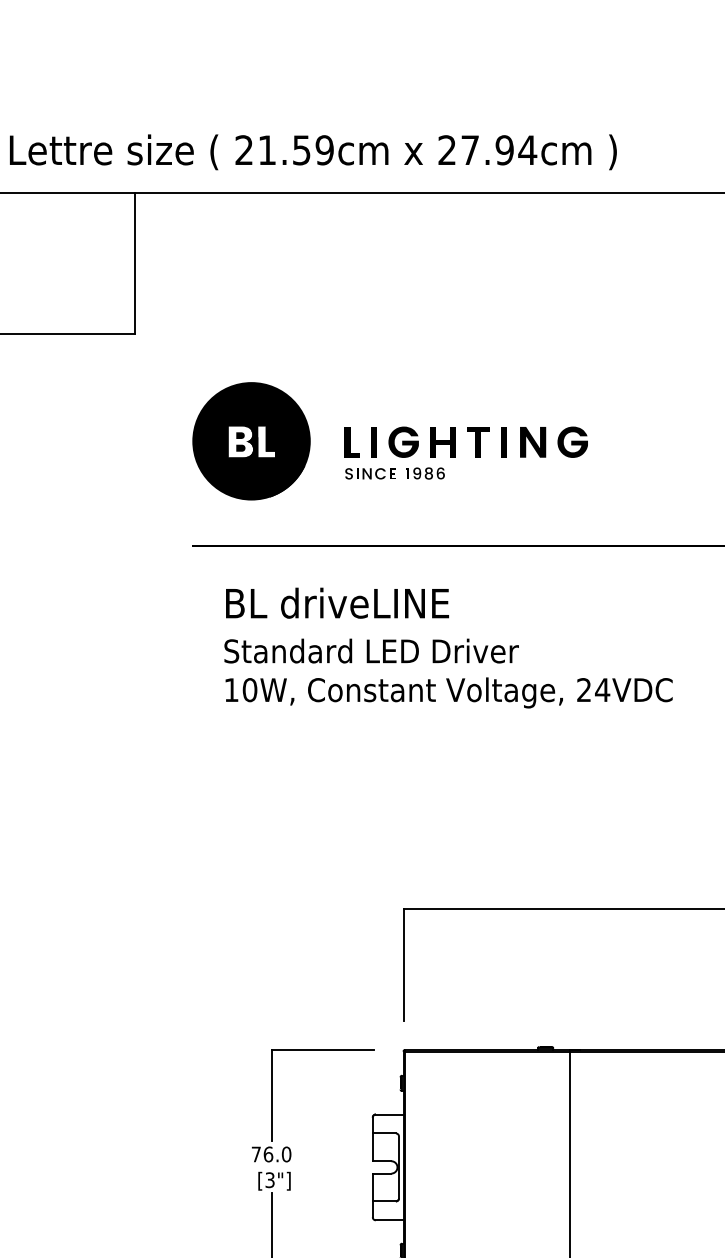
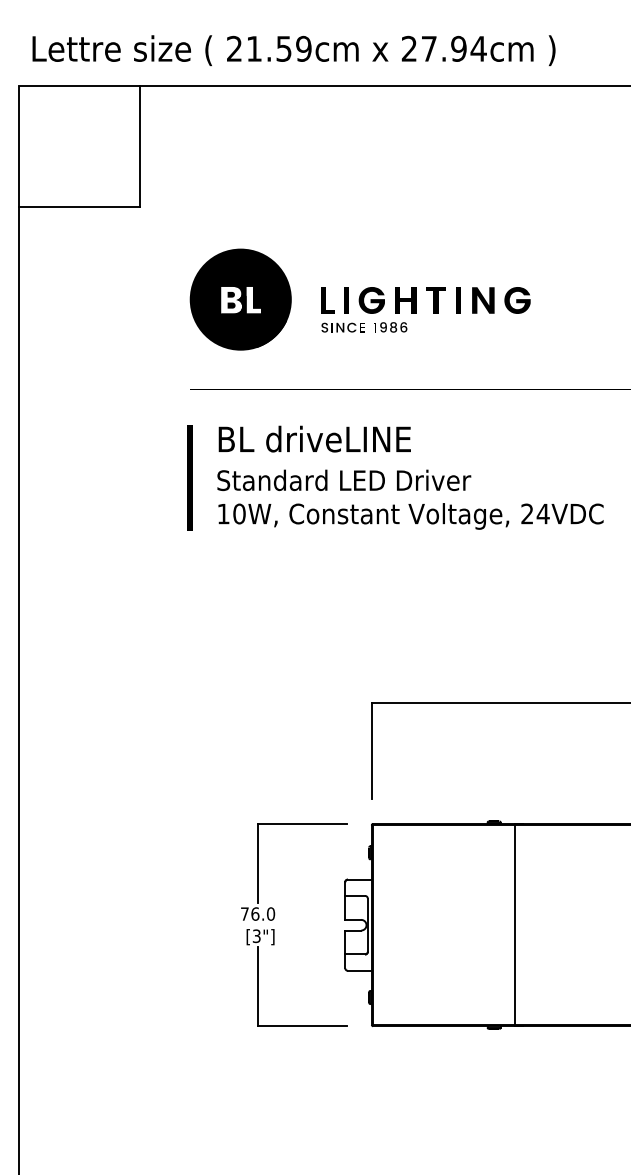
line: (192, 647) -> (189, 477), added

